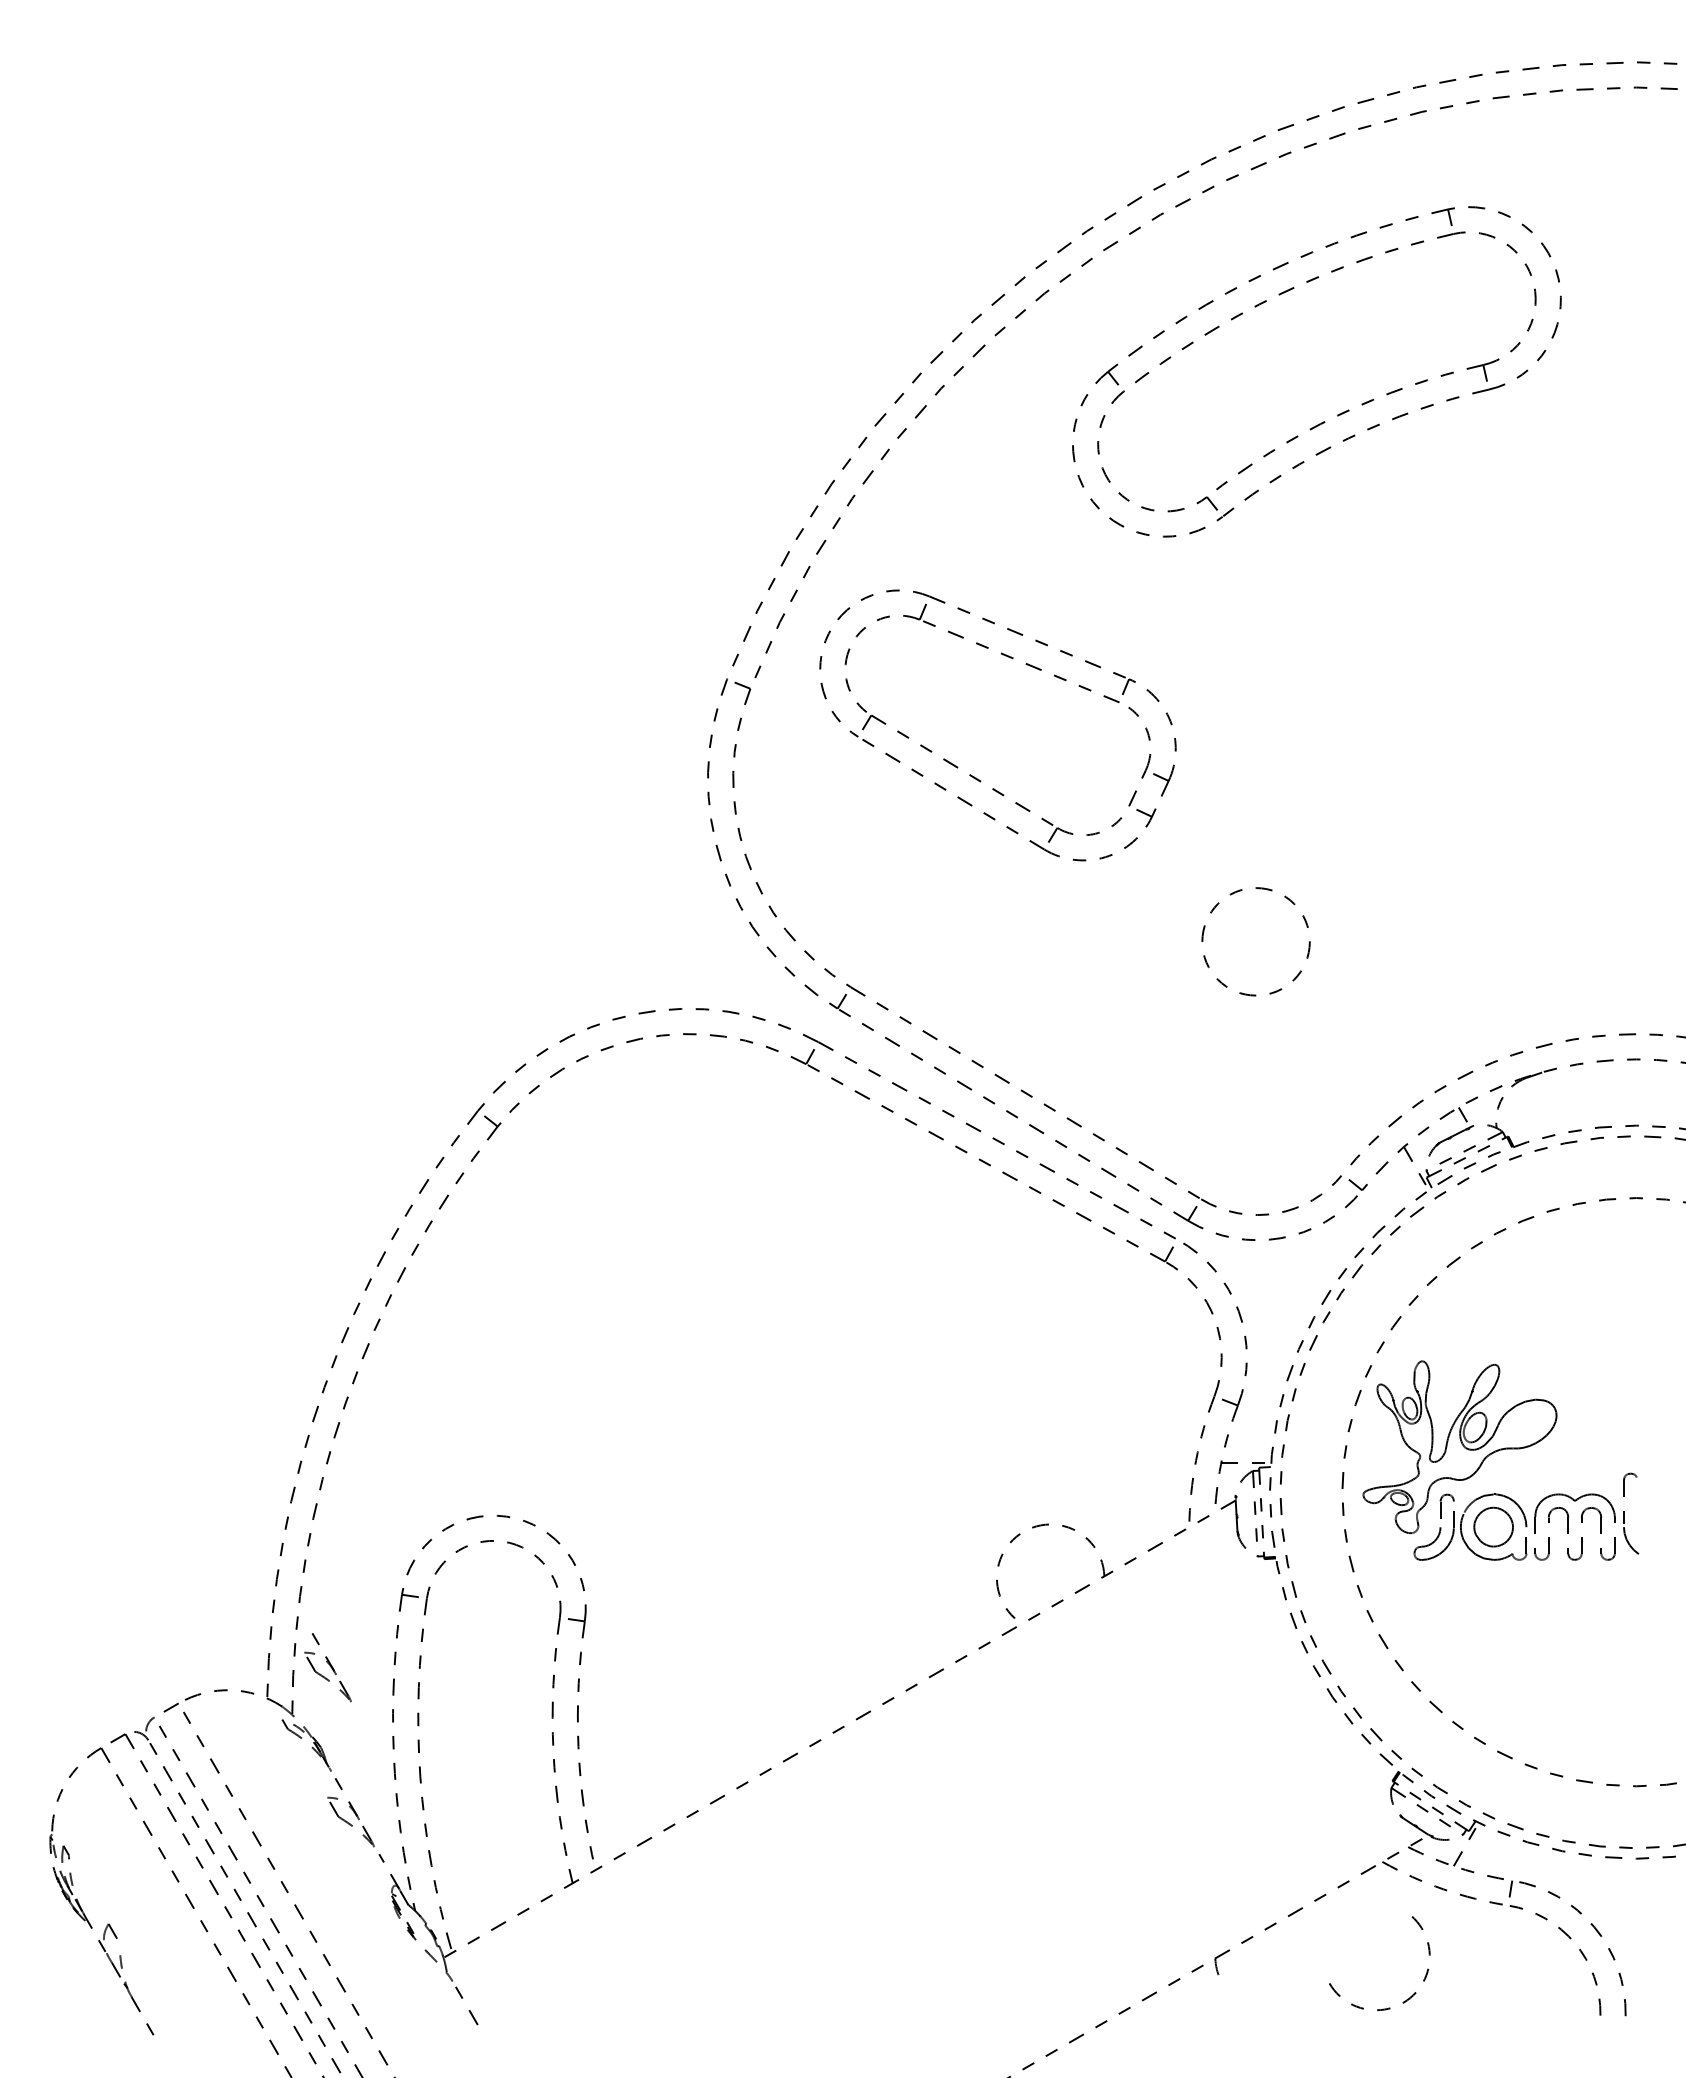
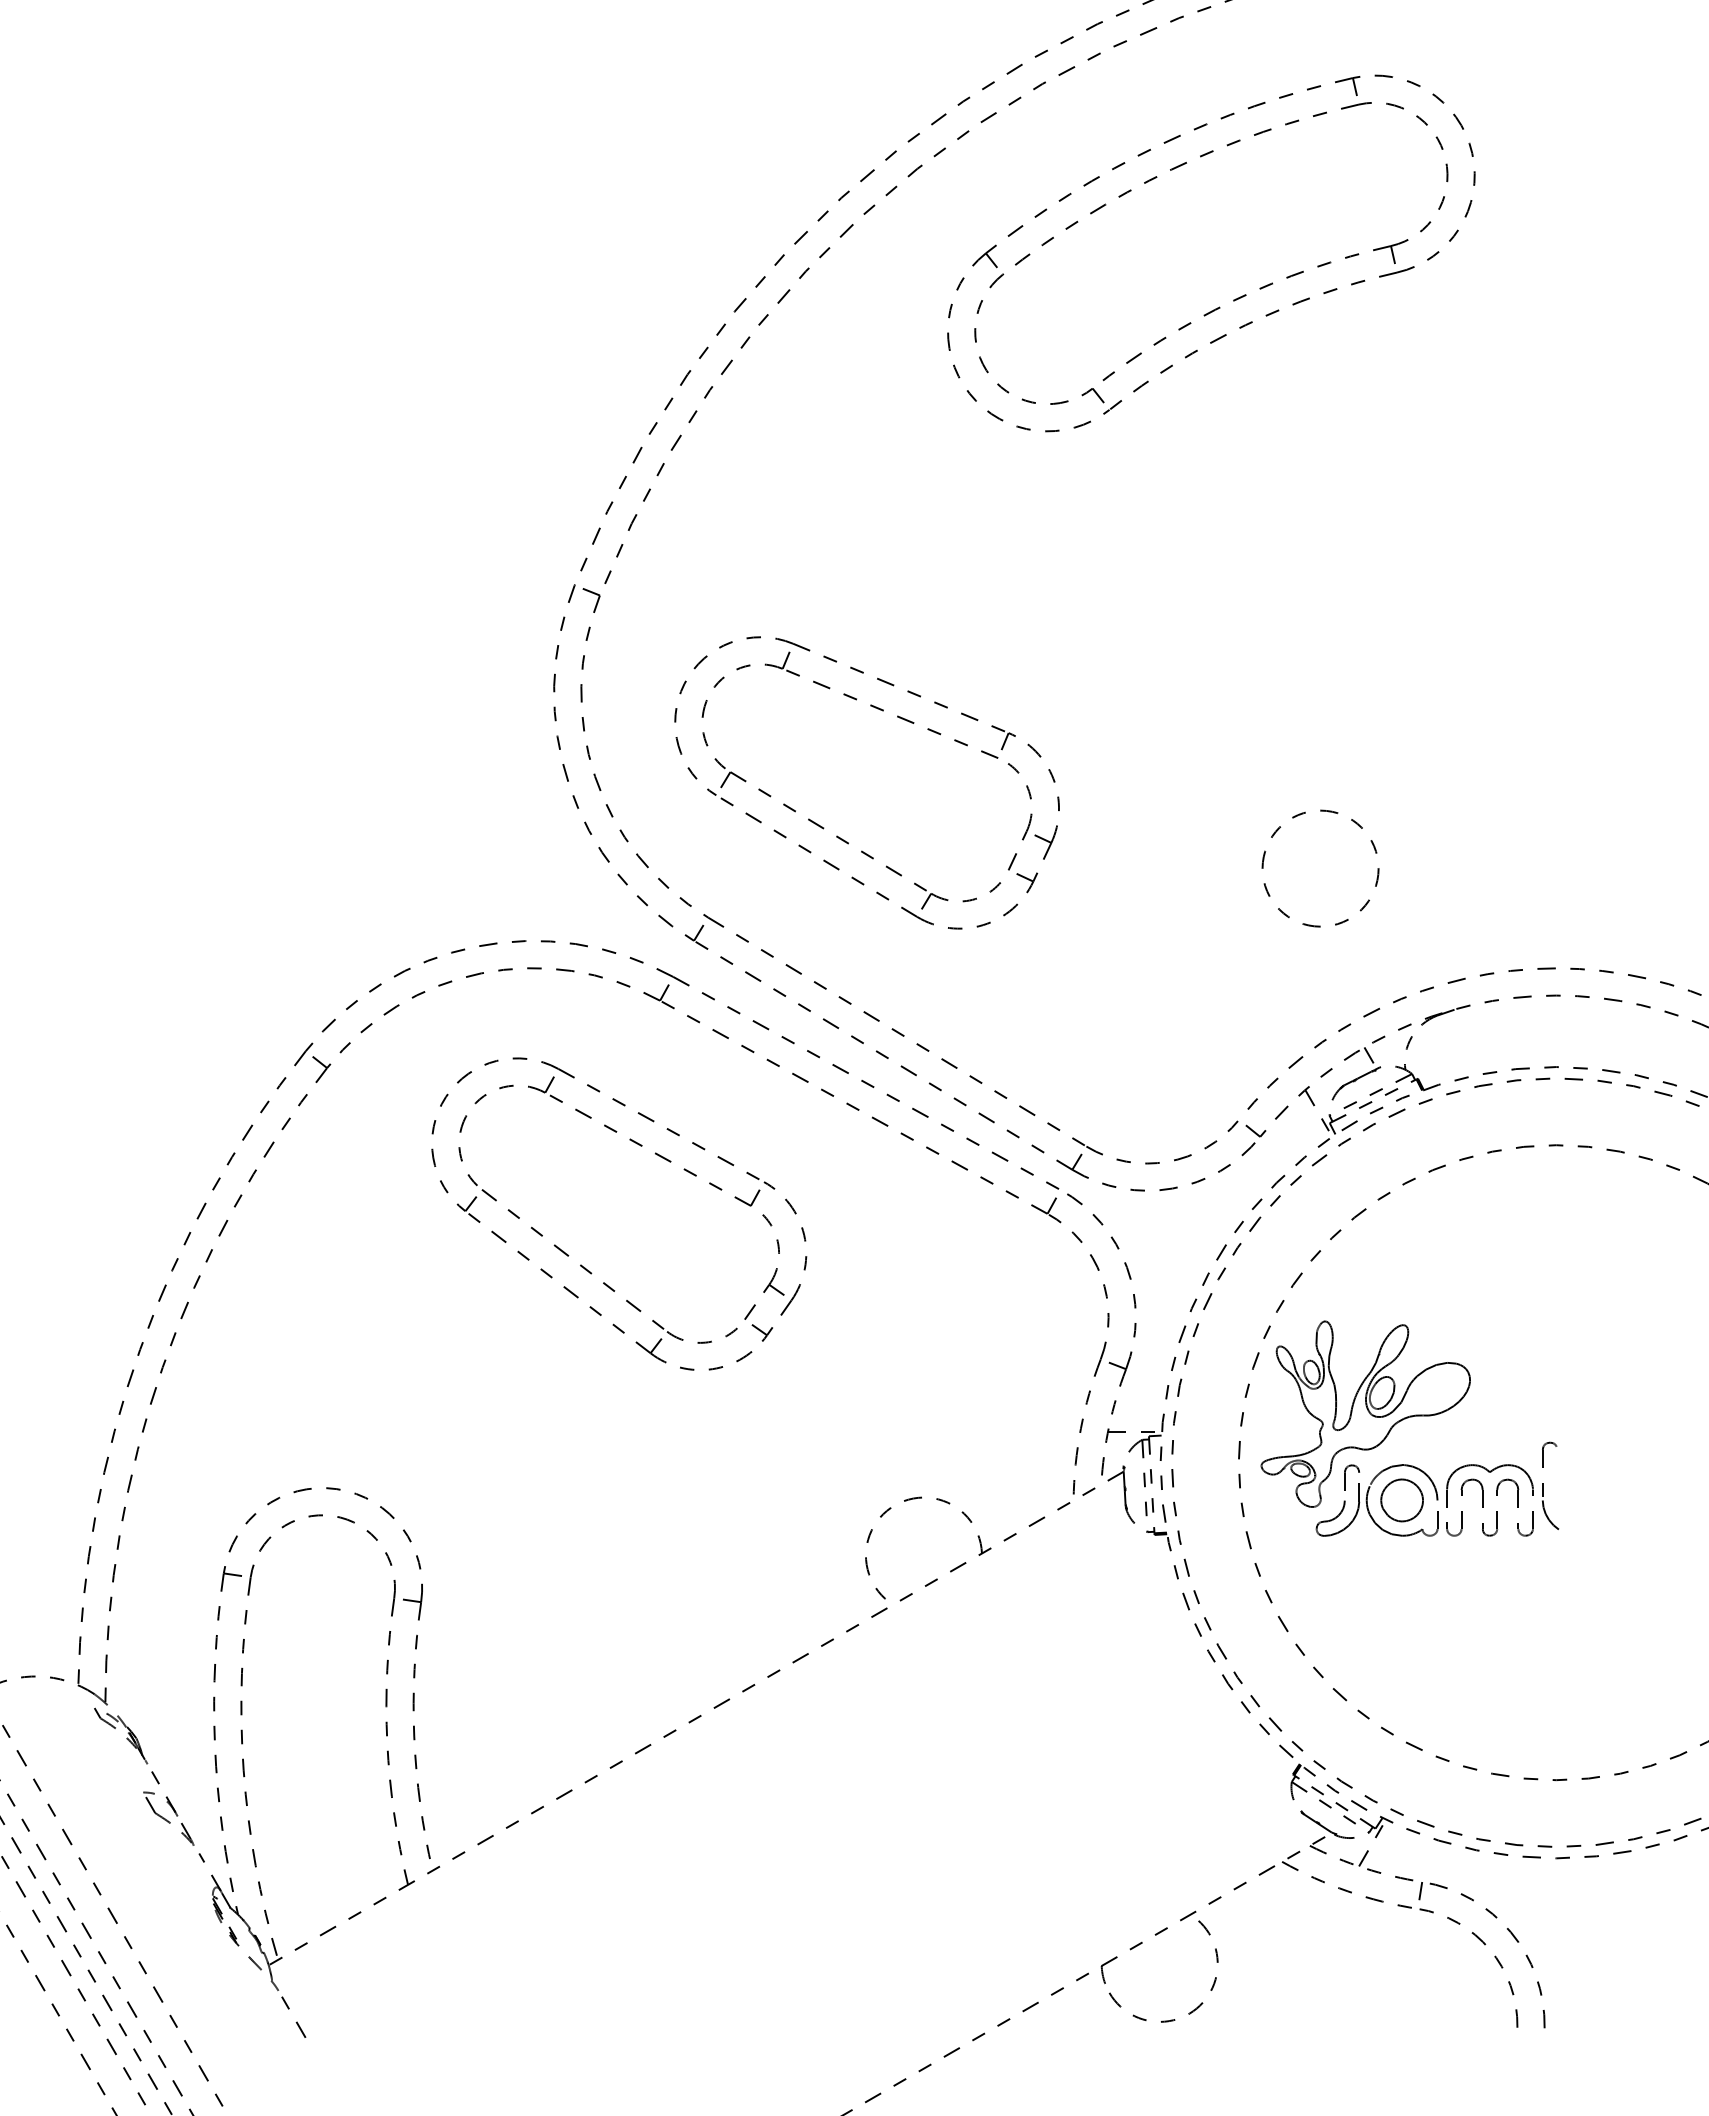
part: (971, 774) -> (838, 835), moved
circle: (1255, 941) -> (1319, 868), moved
part: (733, 1308) -> (581, 1264), added
part: (327, 1667) -> (143, 1651), removed
arc: (1407, 1998) -> (1193, 2009), moved

